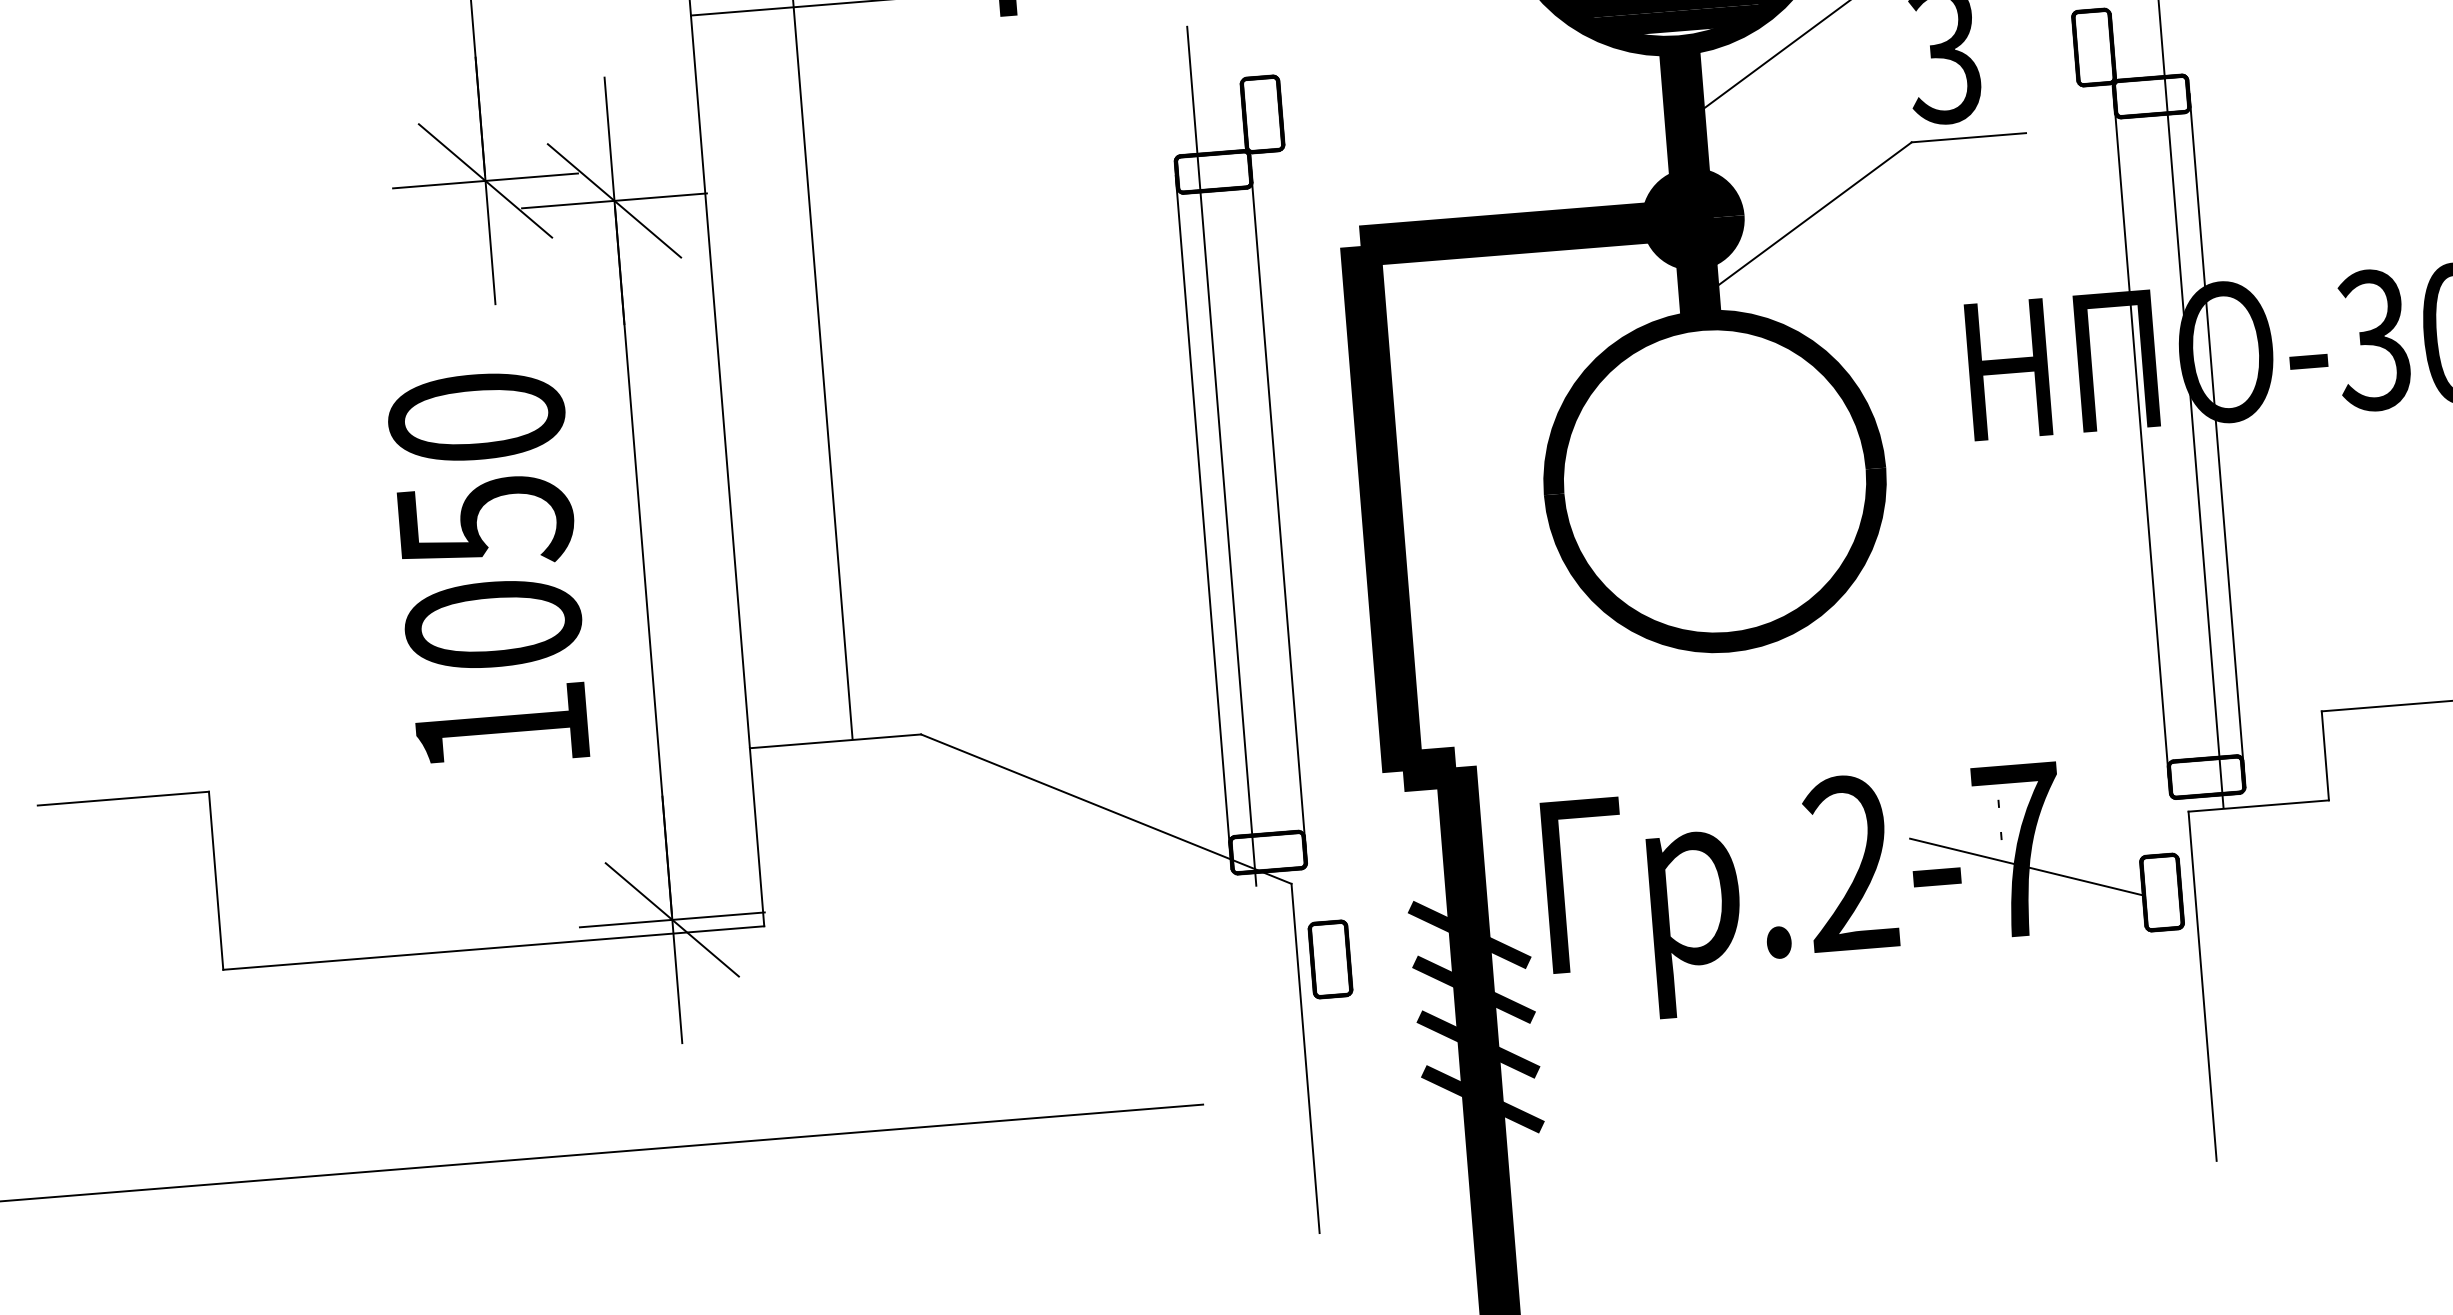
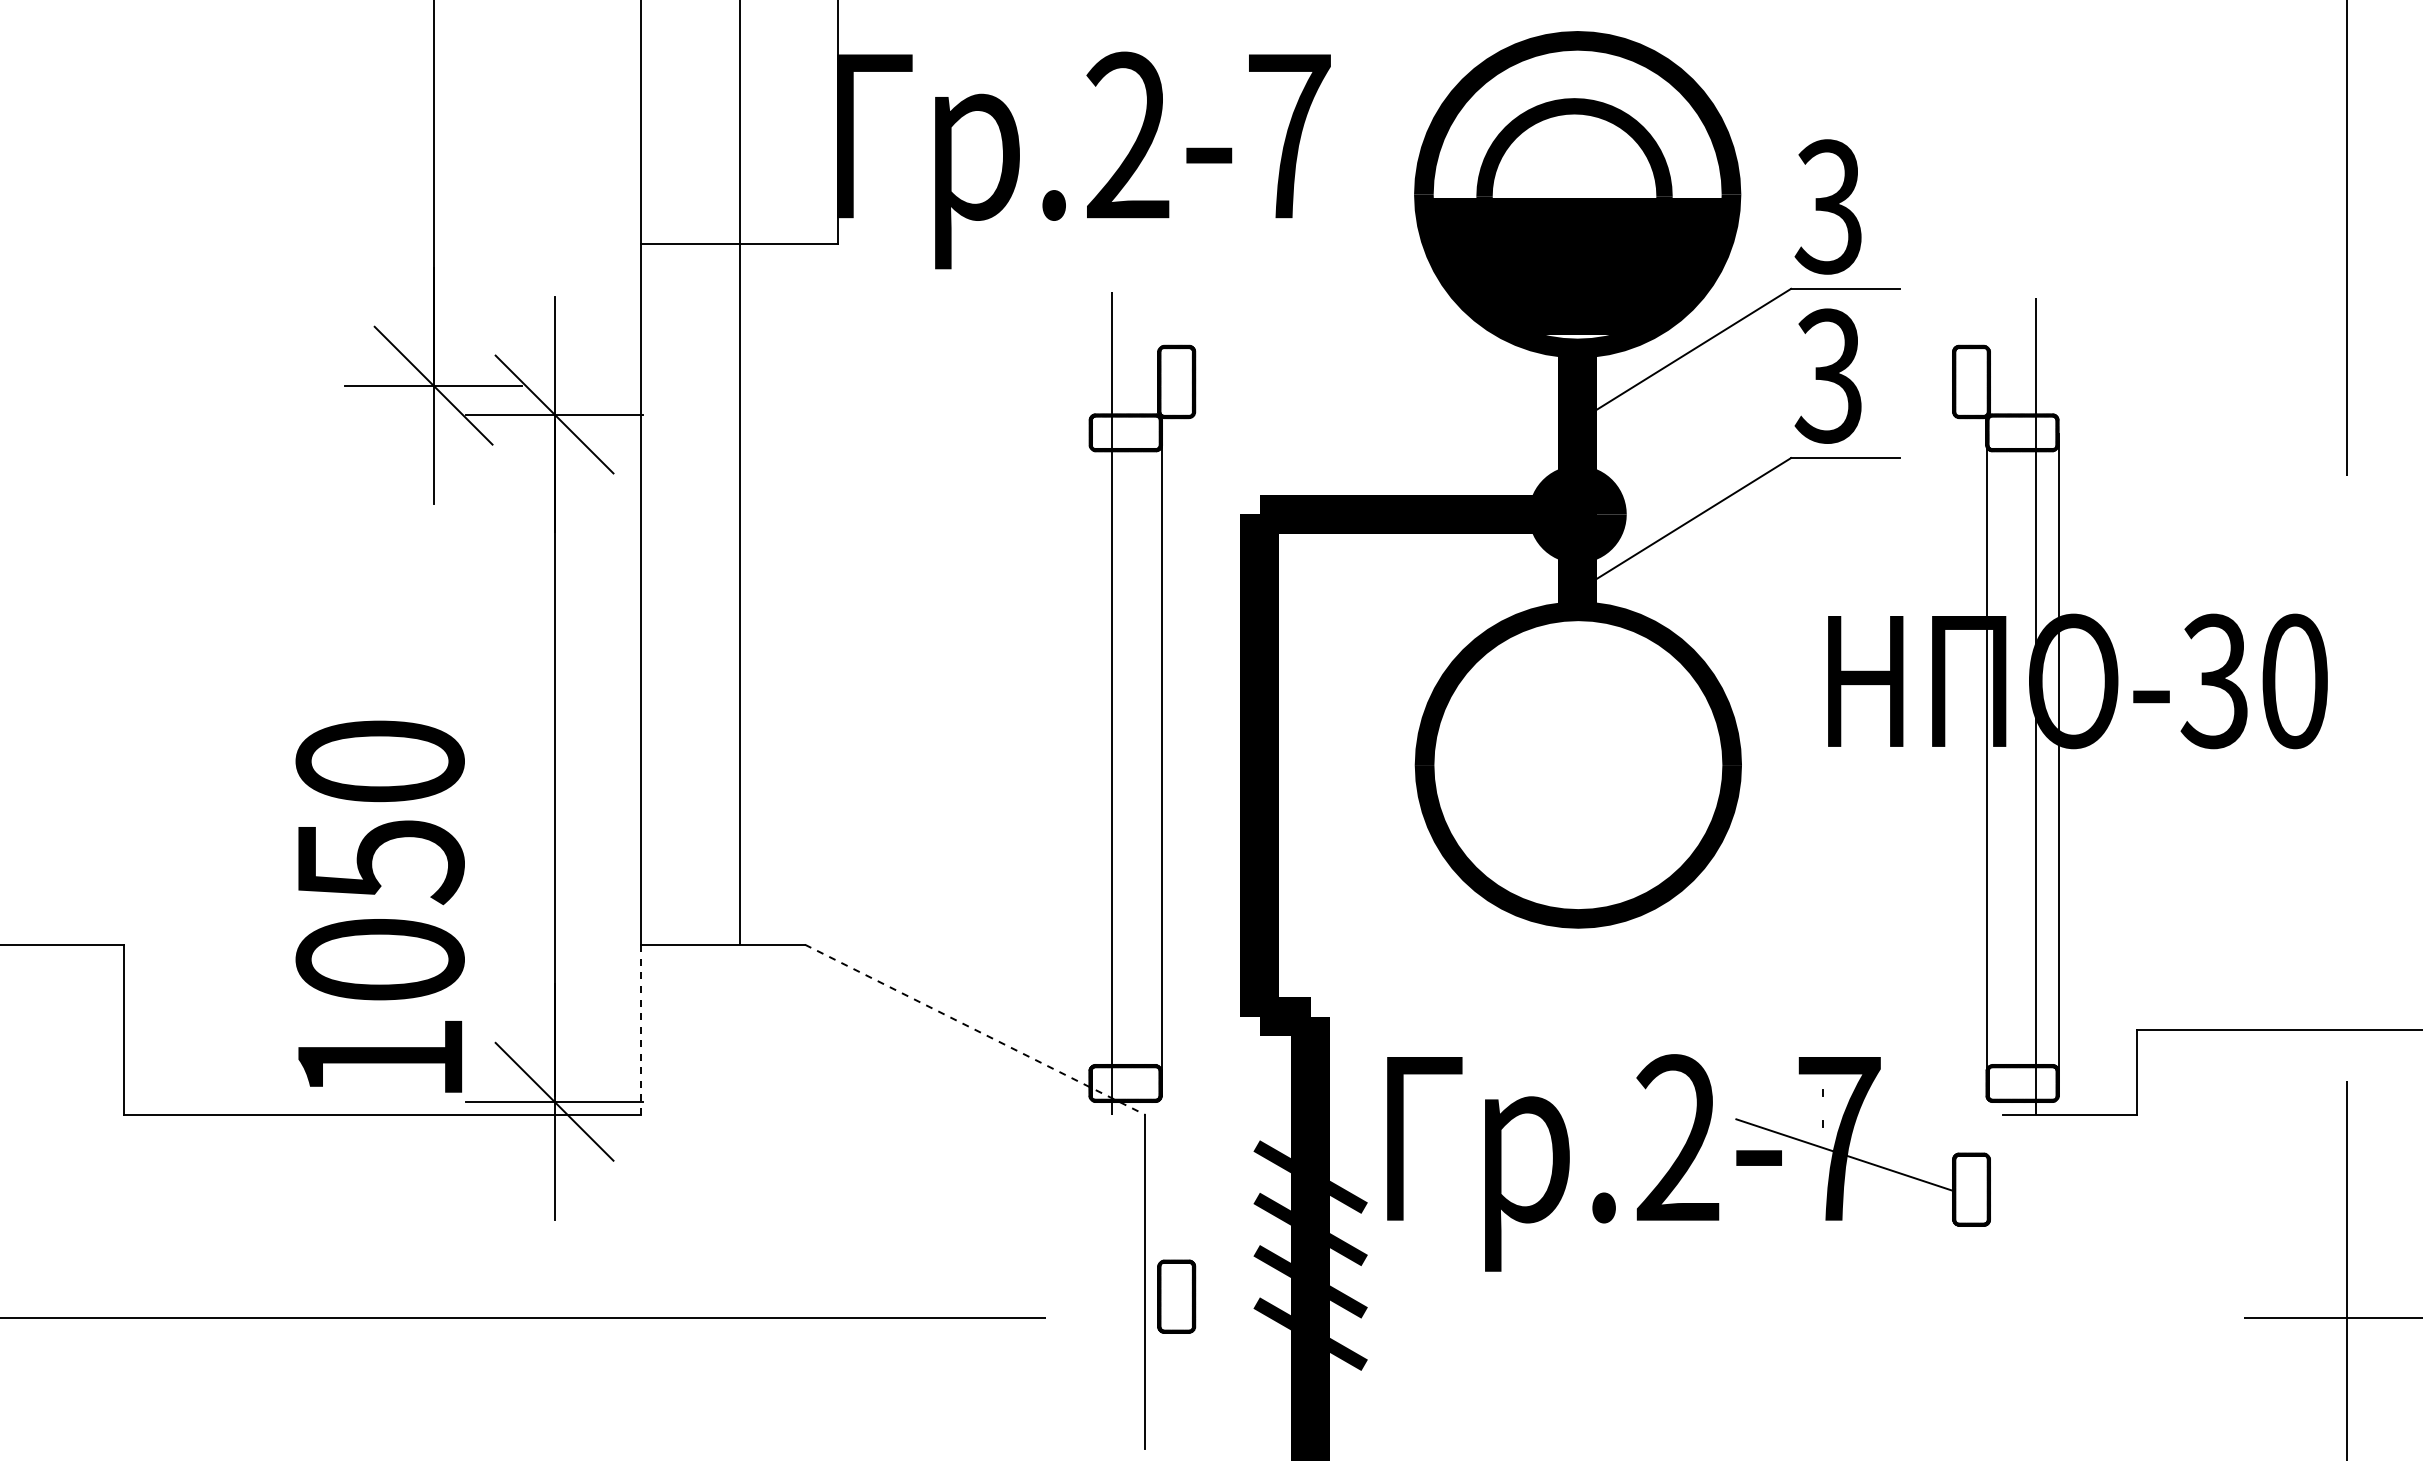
line: (1202, 512) -> (1089, 755), removed
text: (488, 569) -> (379, 906), moved
line: (1106, 809) -> (975, 1030), solid -> dashed
line: (757, 836) -> (641, 1029), solid -> dashed
part: (1330, 959) -> (1176, 1296), moved
line: (2202, 985) -> (2002, 1281), removed

